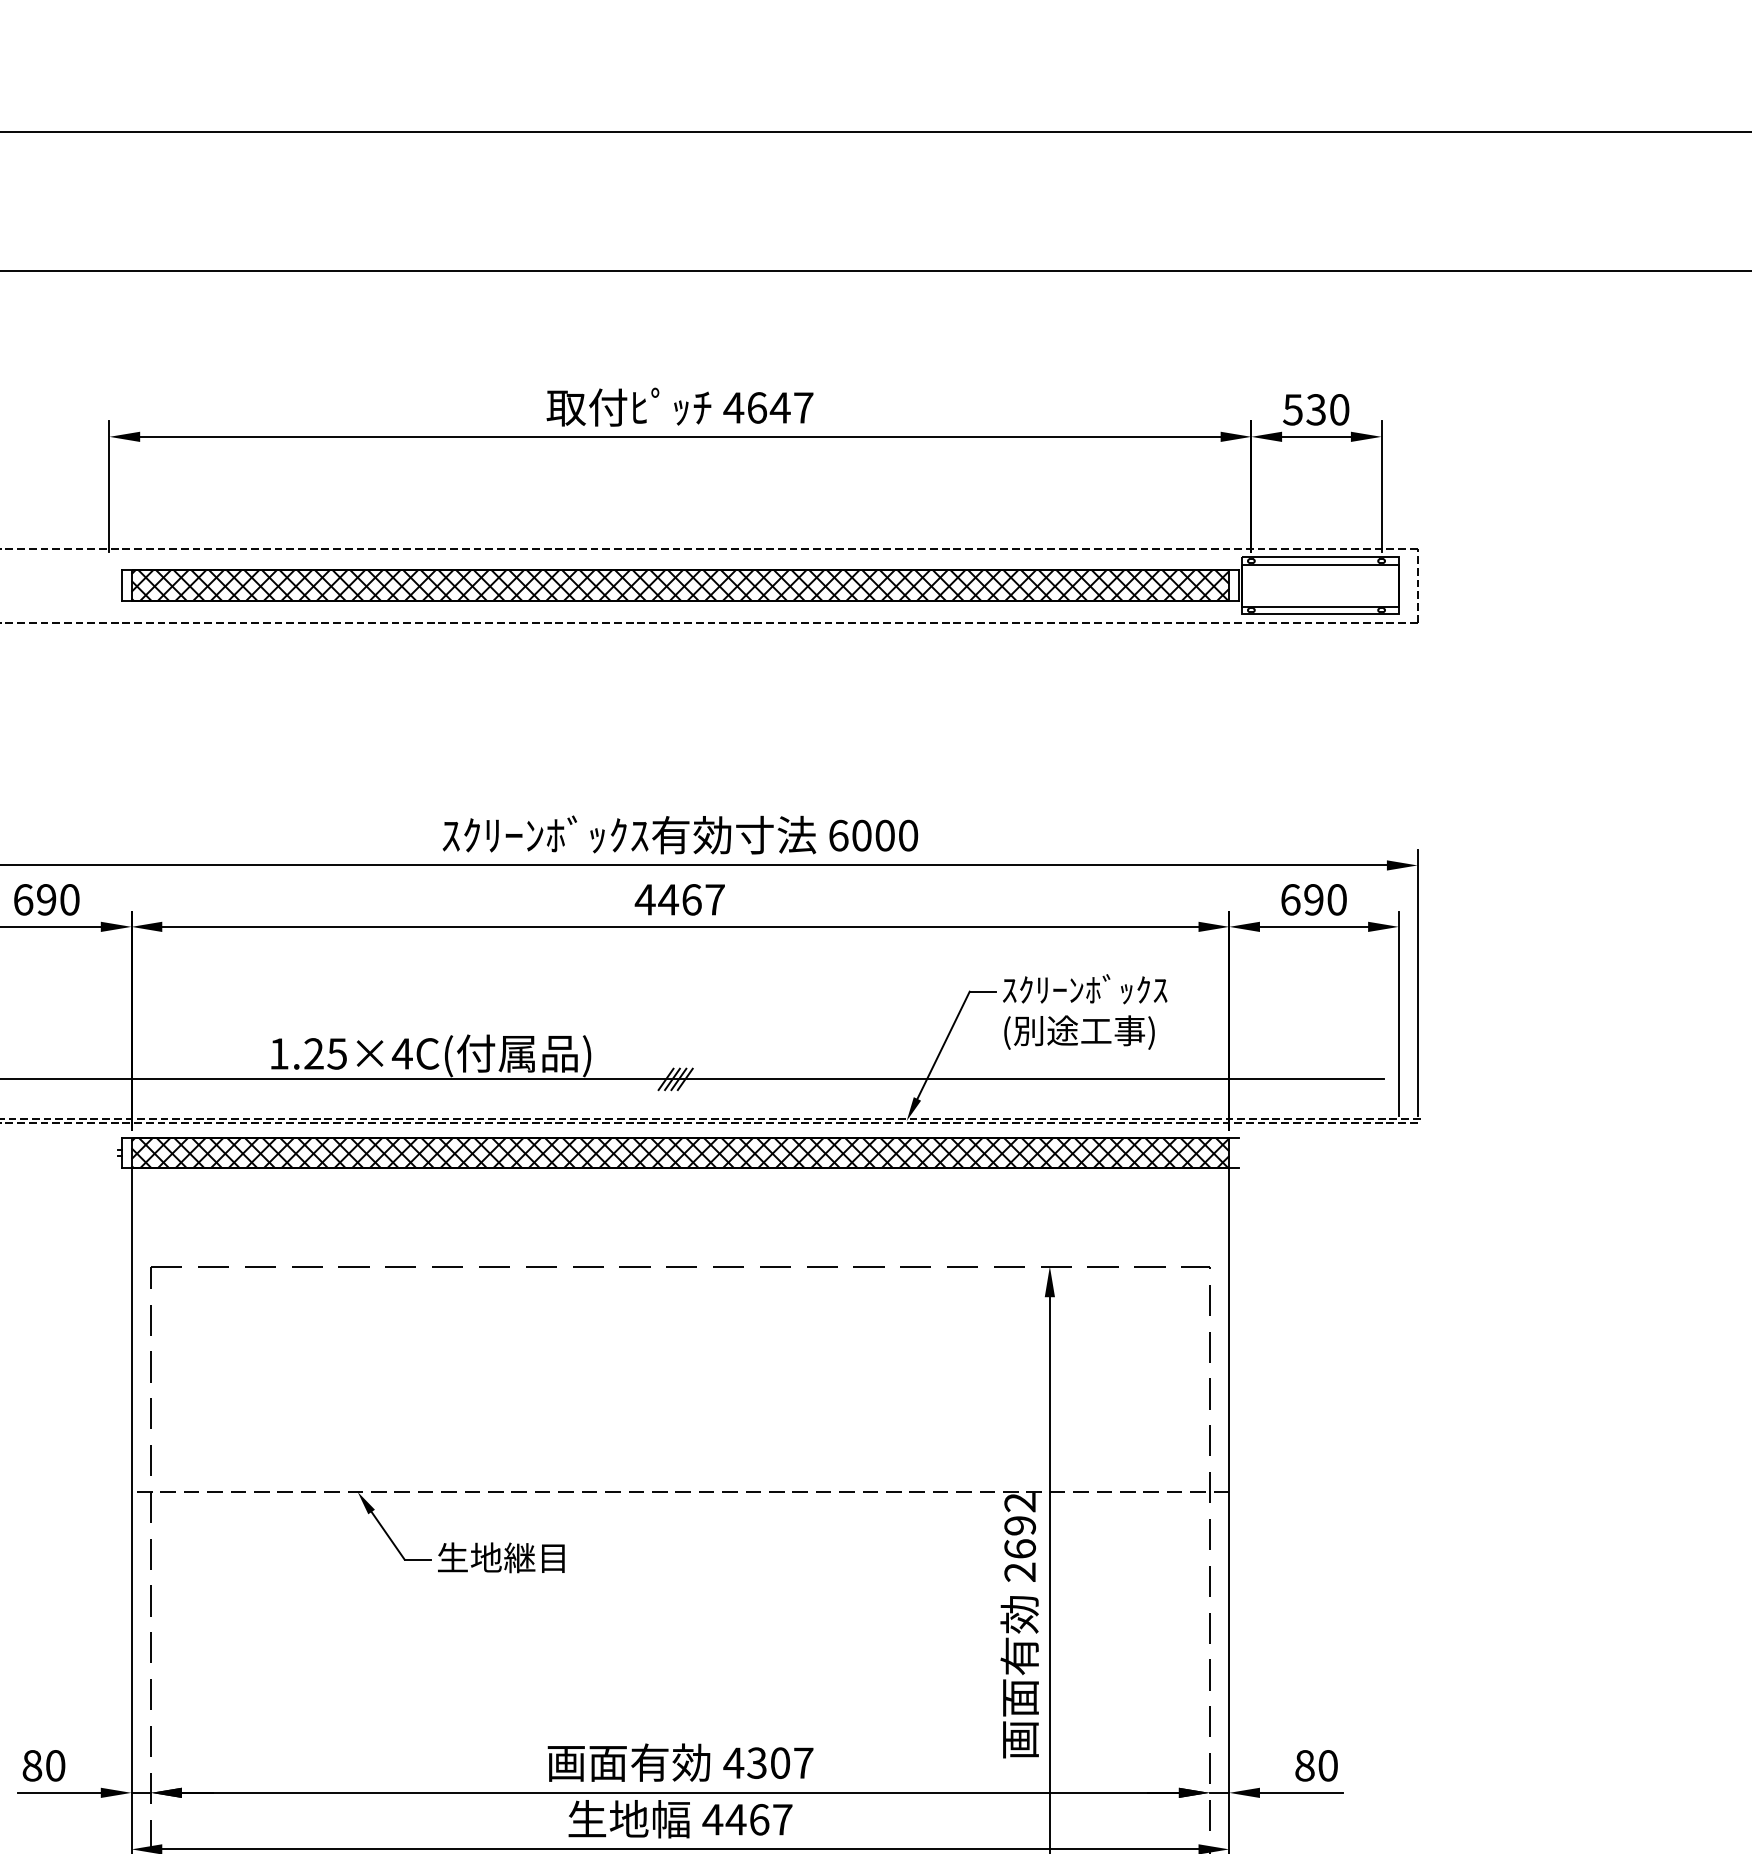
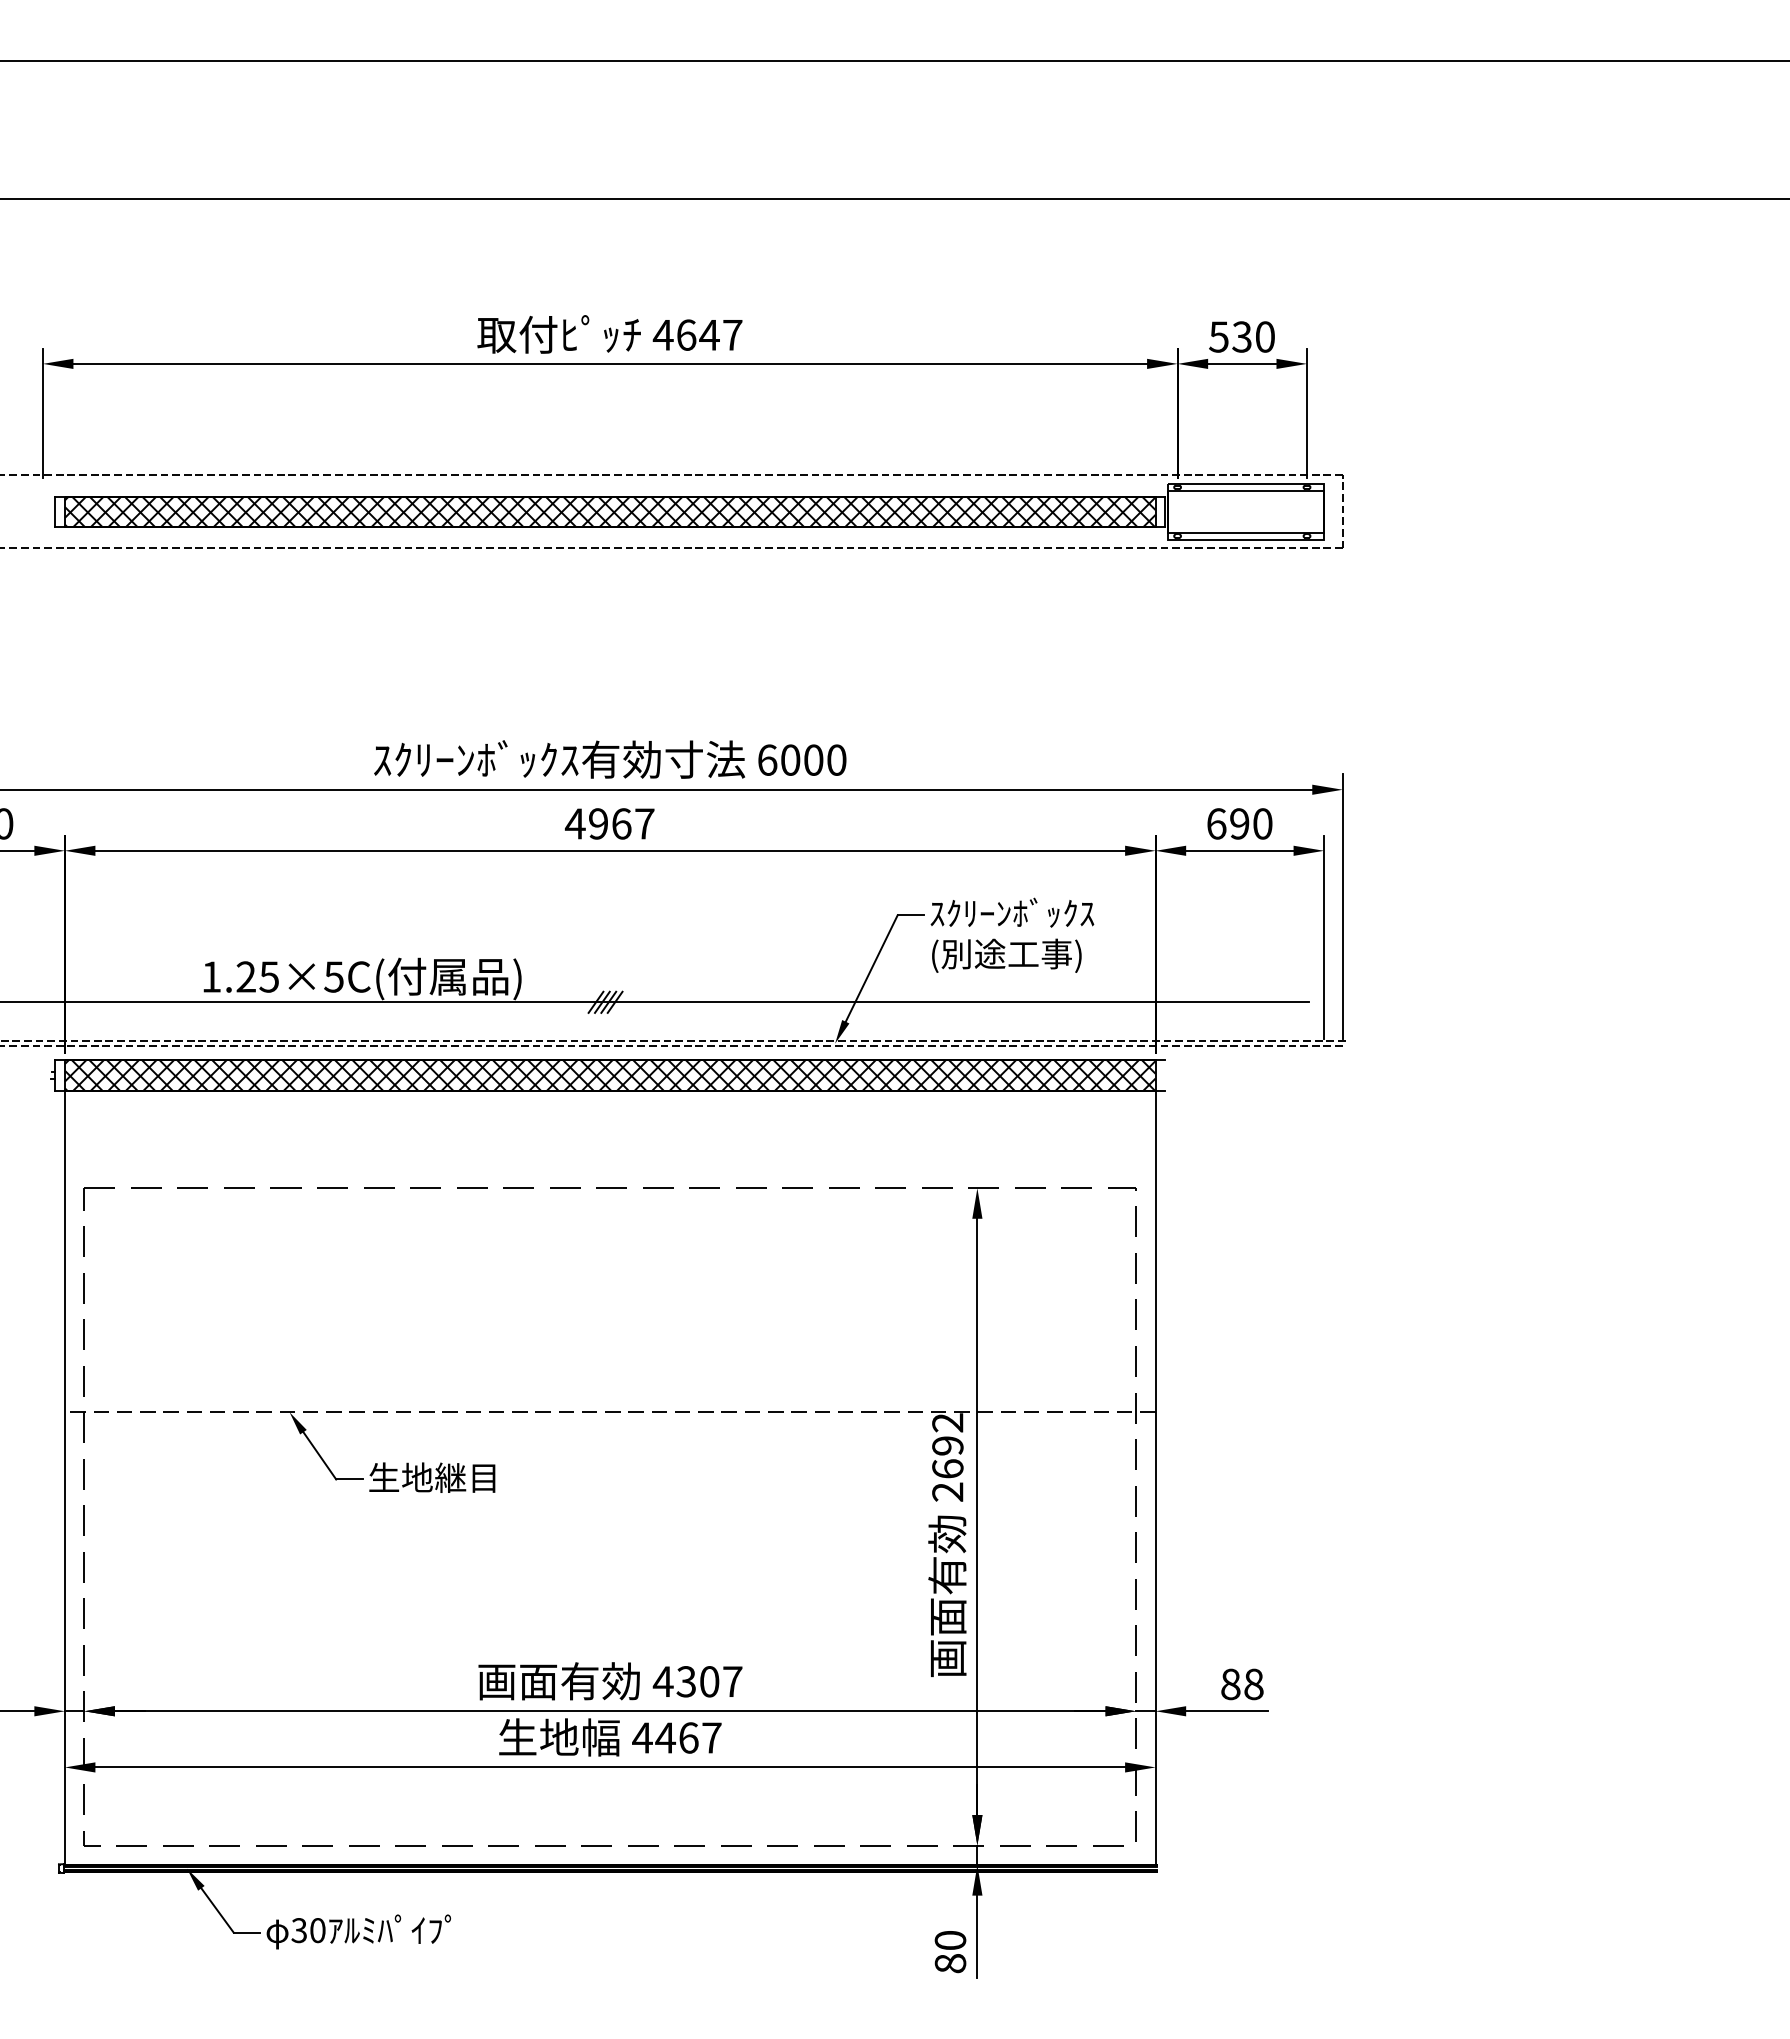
text: (668, 899) -> (598, 823), 4467 -> 4967
text: (401, 1053) -> (333, 976), 1.25×4C( -> 1.25×5C(
text: (1327, 1764) -> (1253, 1683), 80 -> 88

